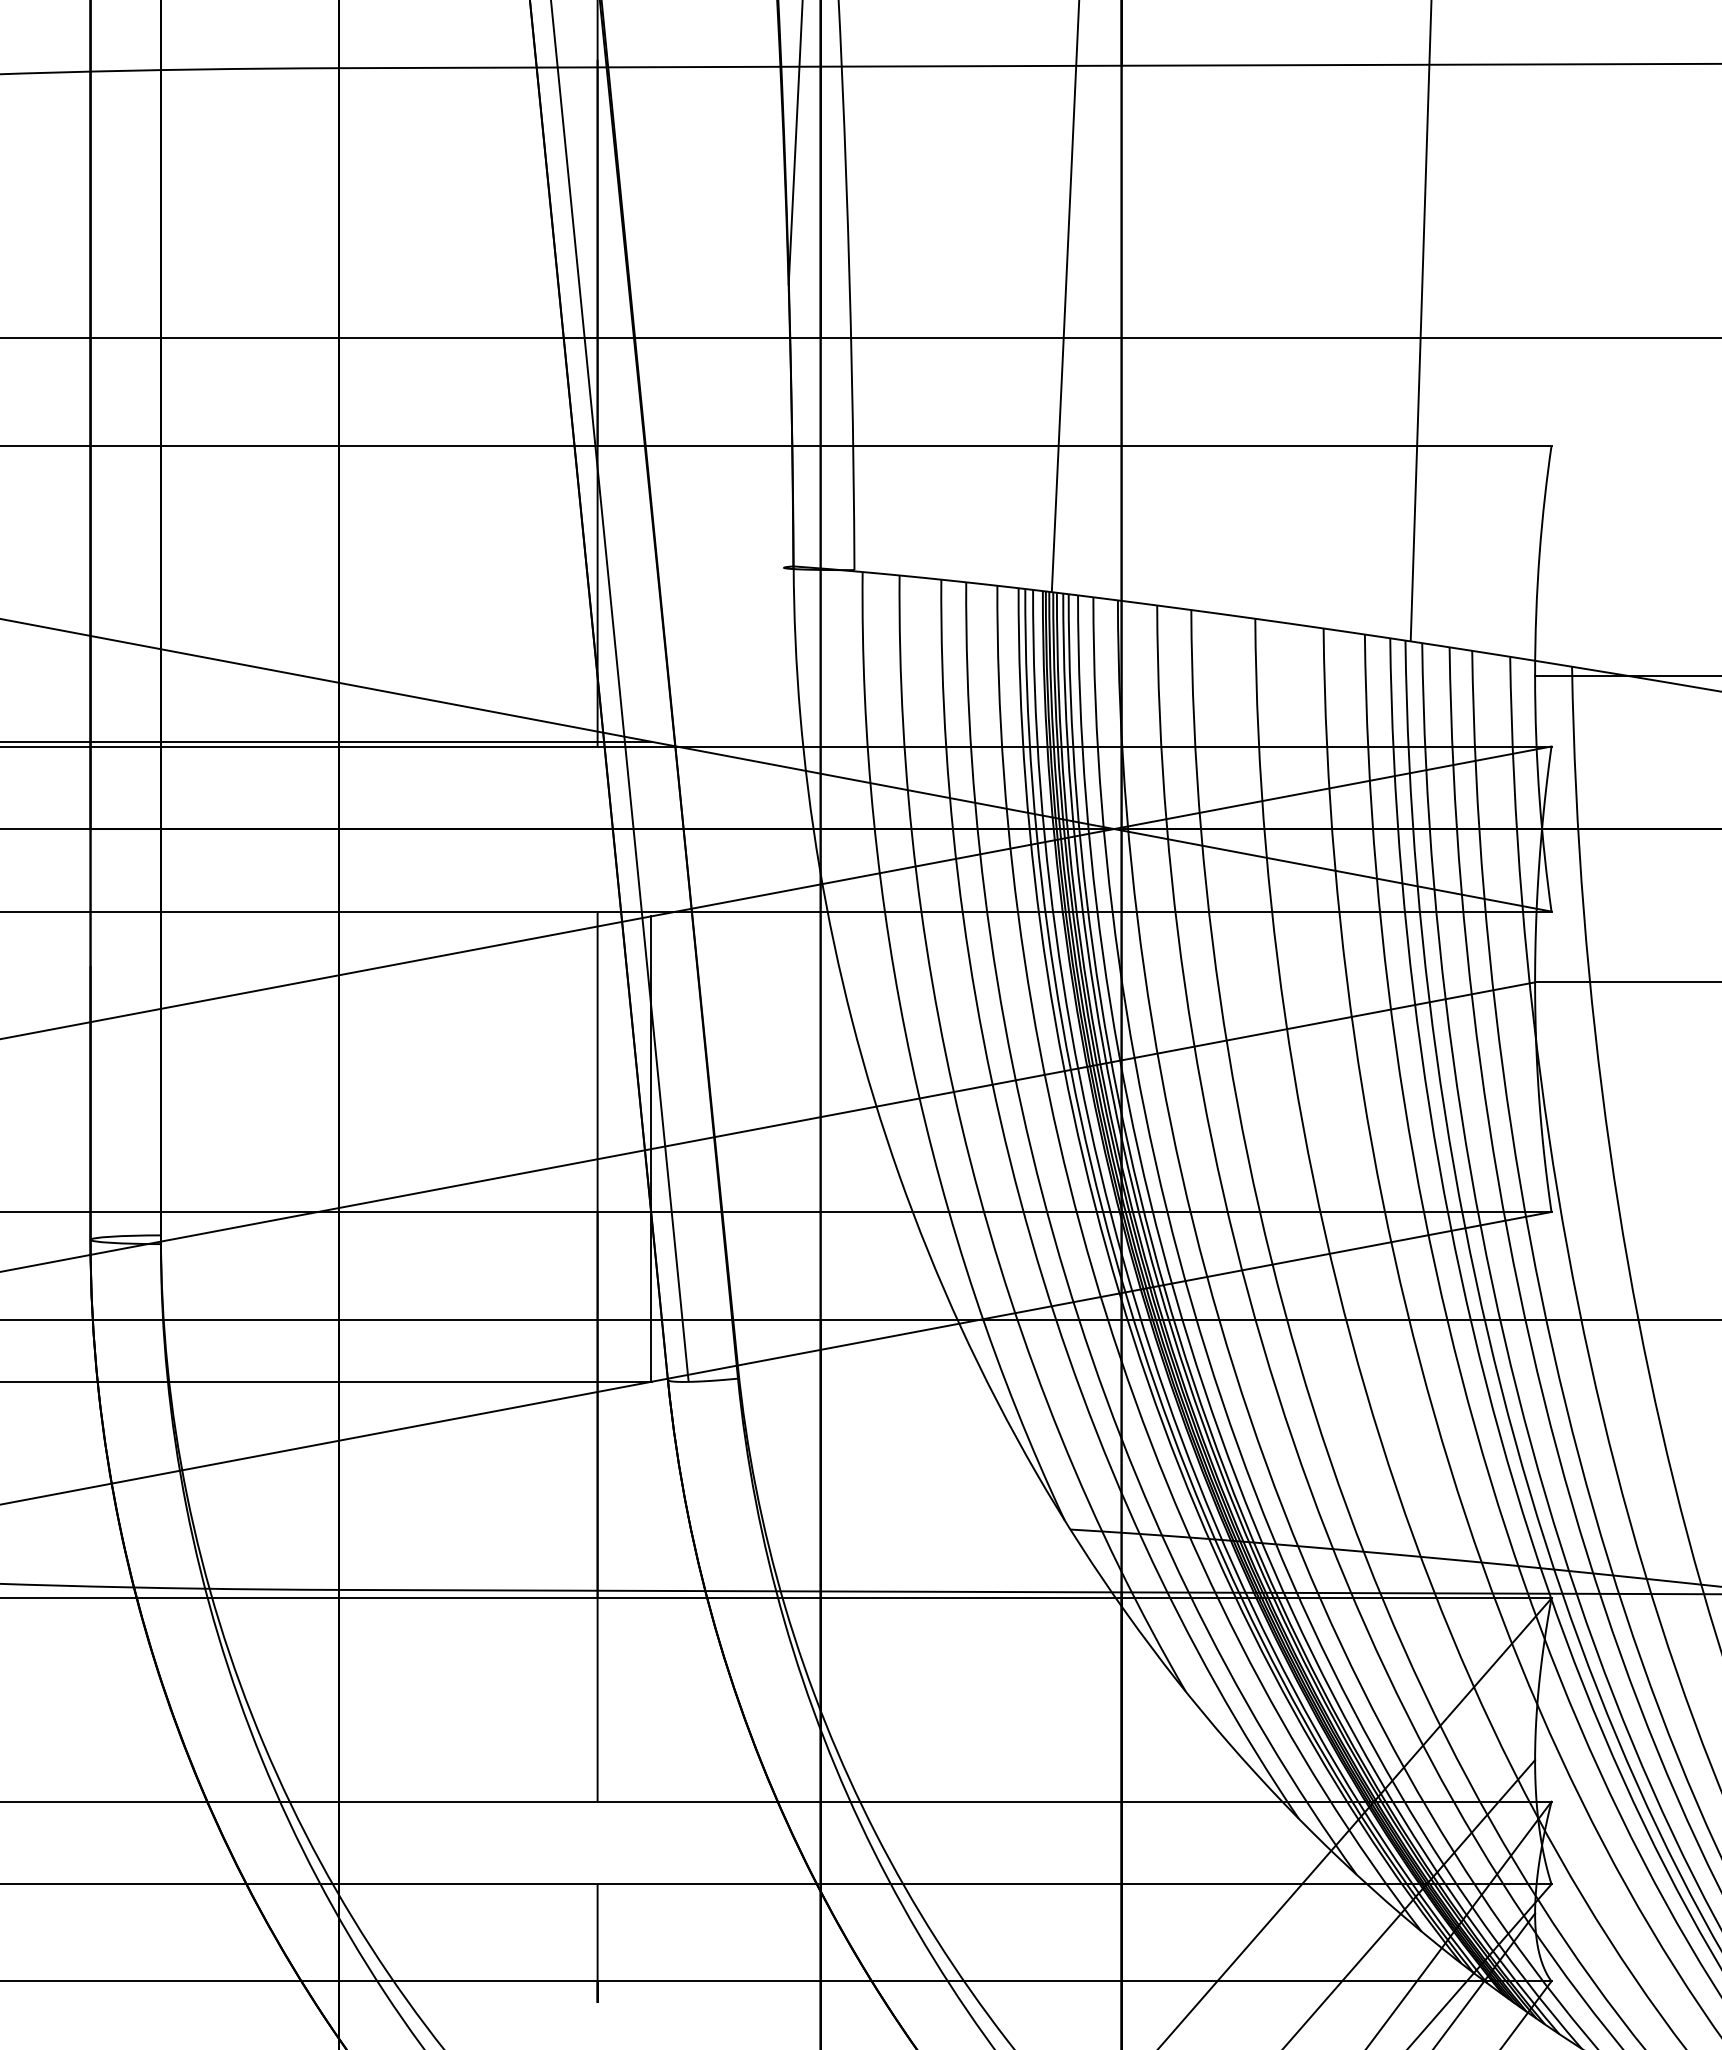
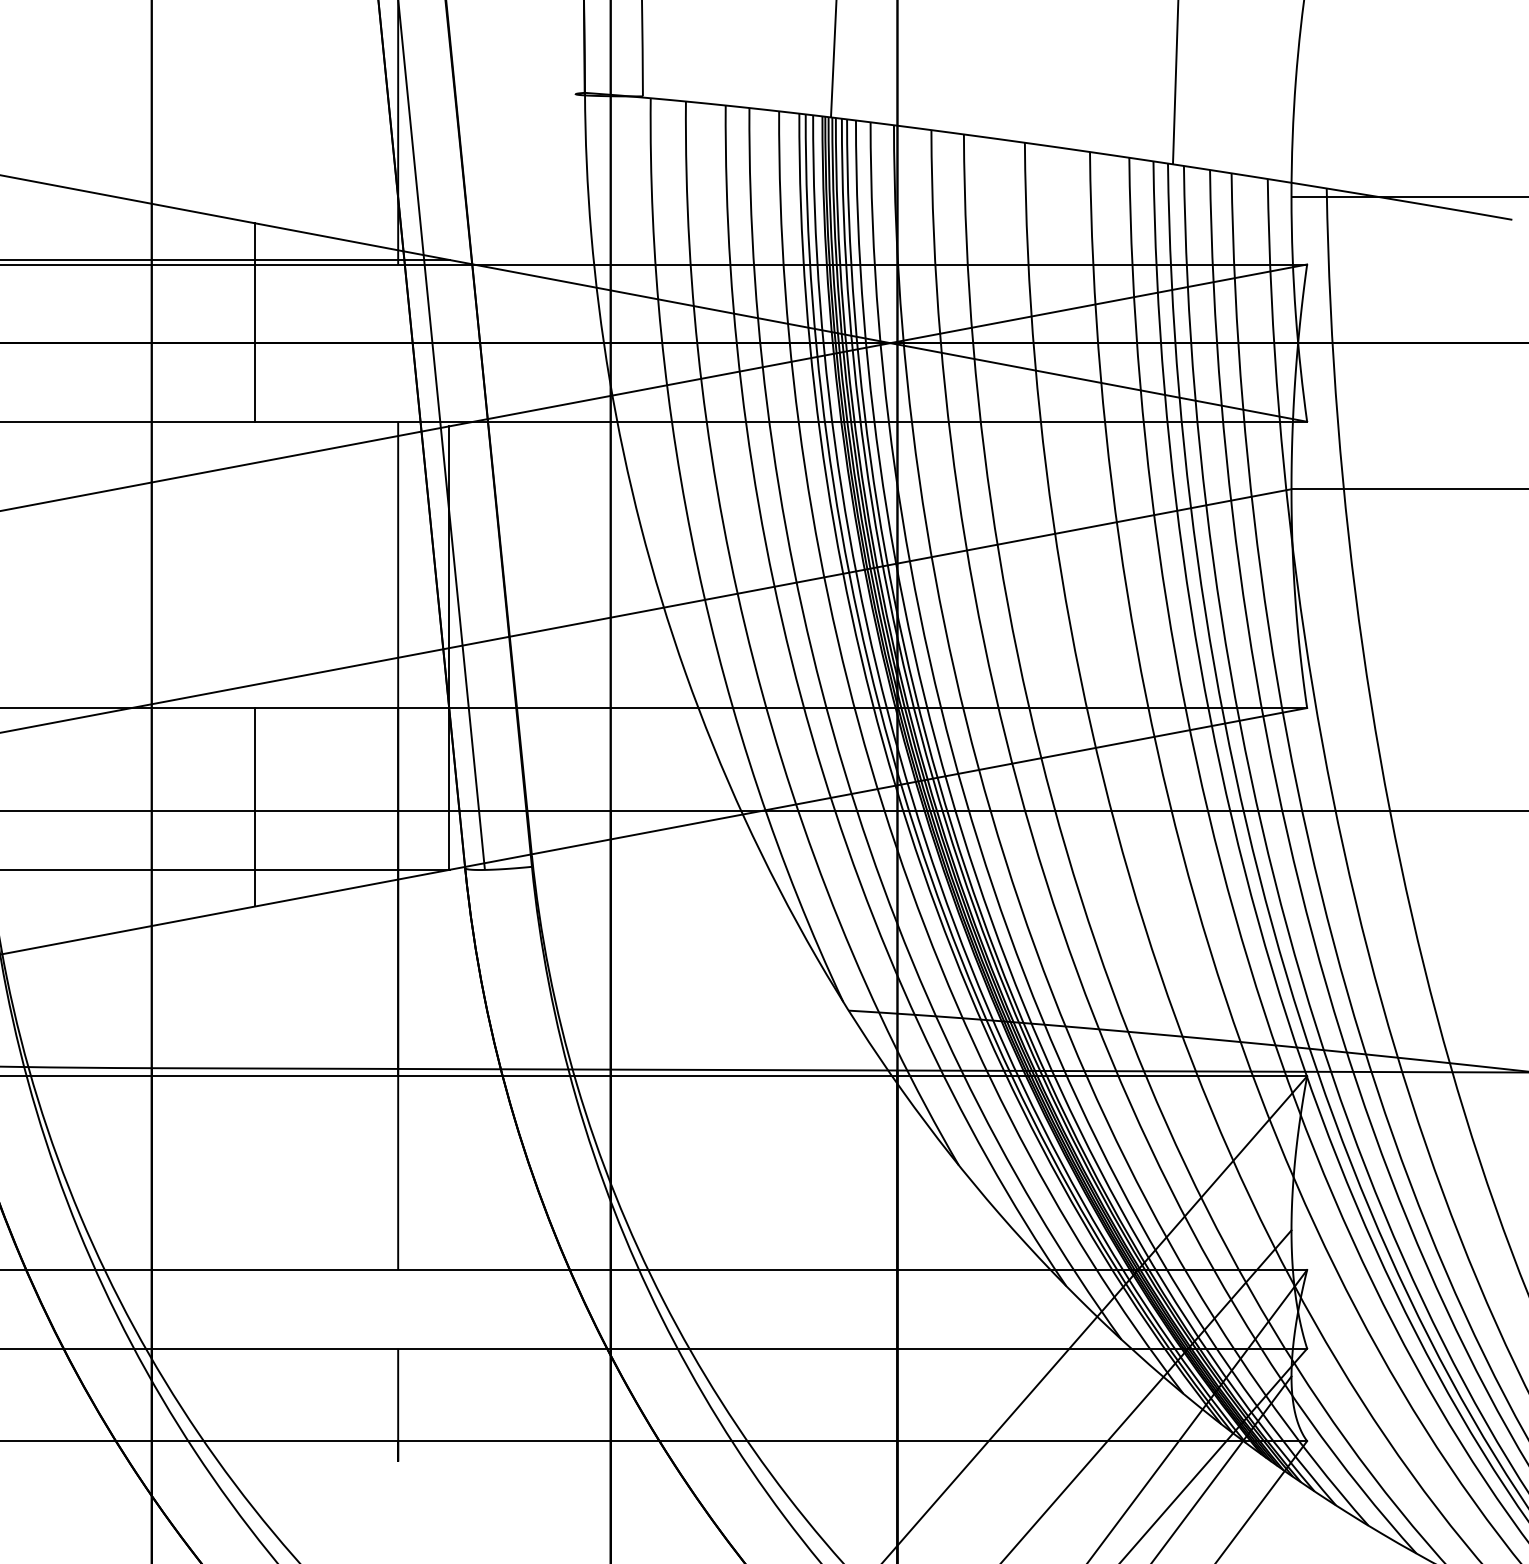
line: (447, 807) -> (255, 322), added
line: (447, 1316) -> (255, 807), added

